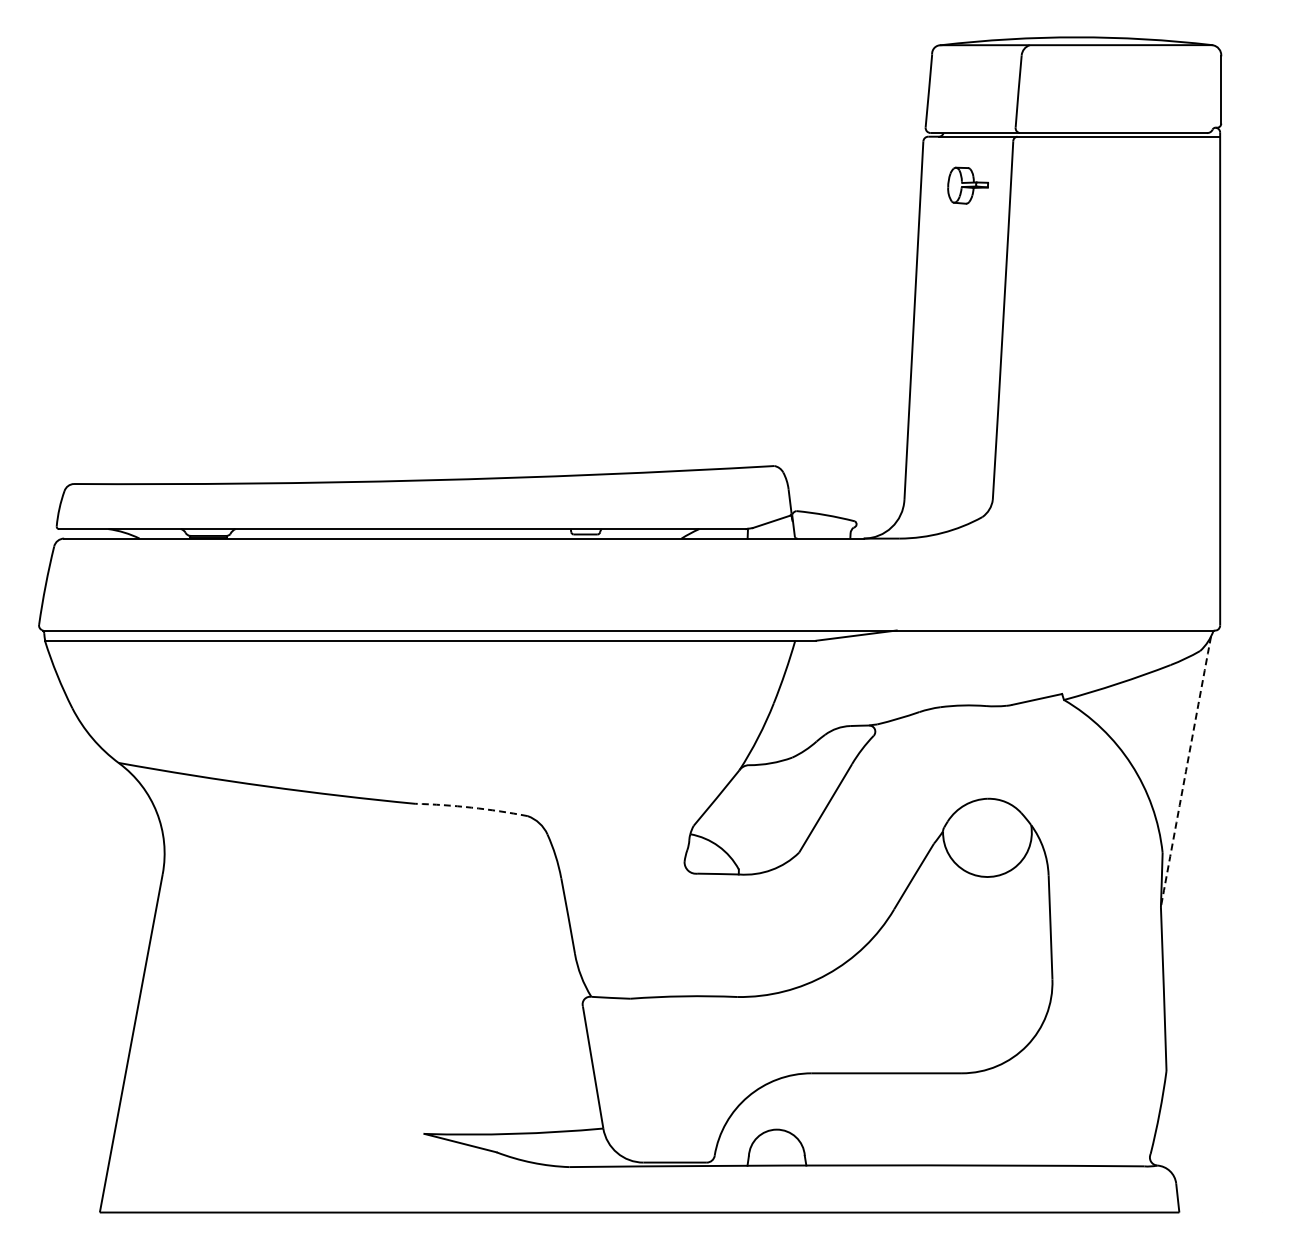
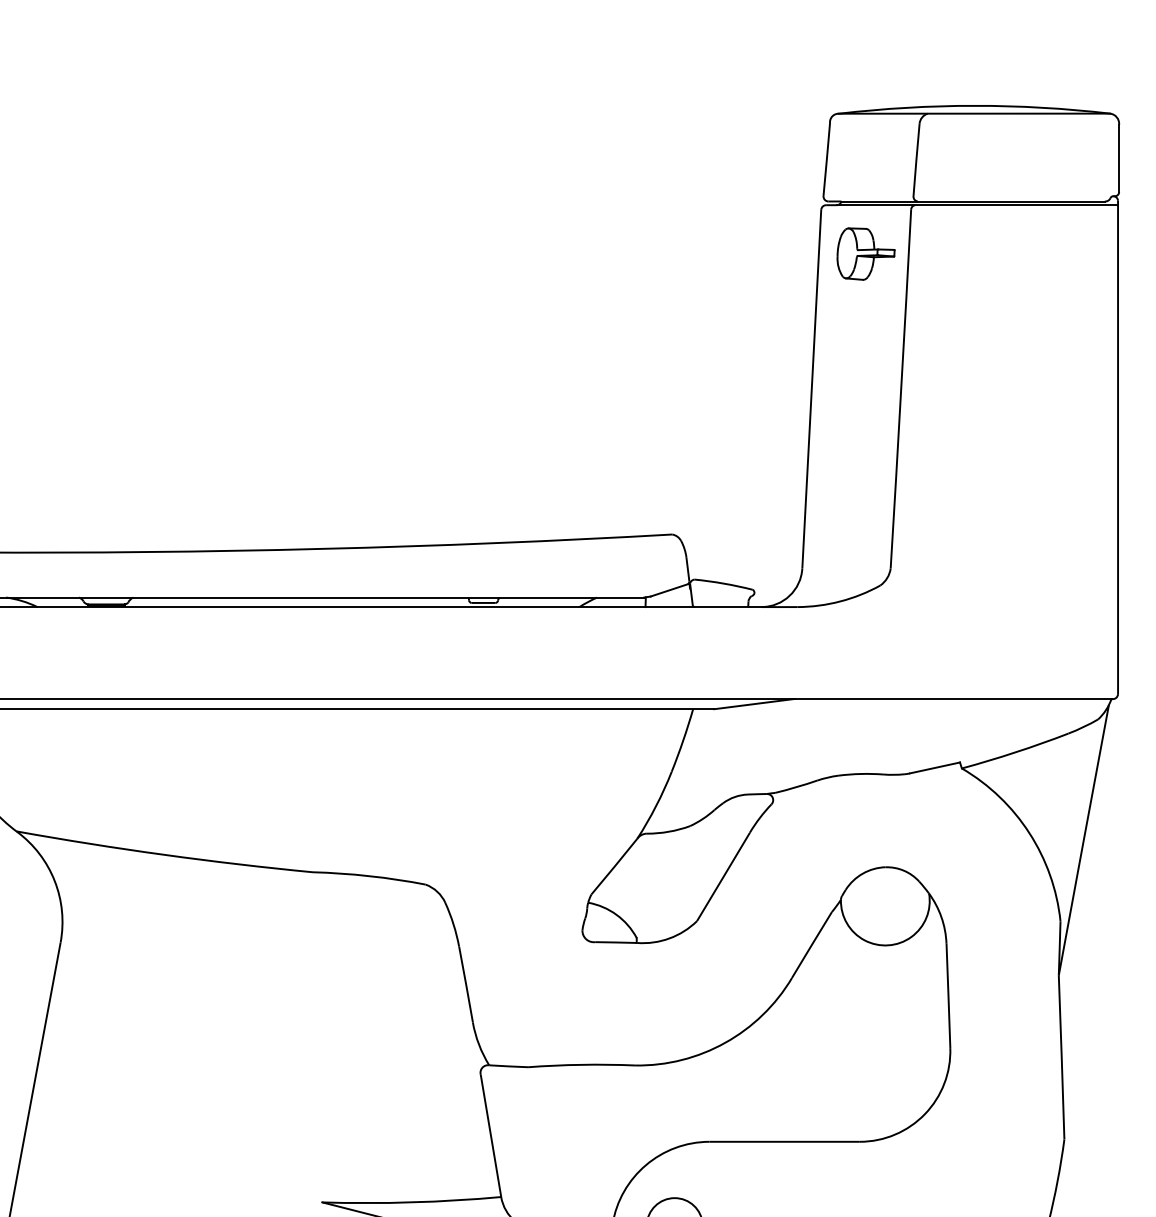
part: (967, 185) -> (865, 253), size x1.43
arc: (1185, 771) -> (1083, 839), dashed -> solid
arc: (471, 807) -> (369, 875), dashed -> solid

